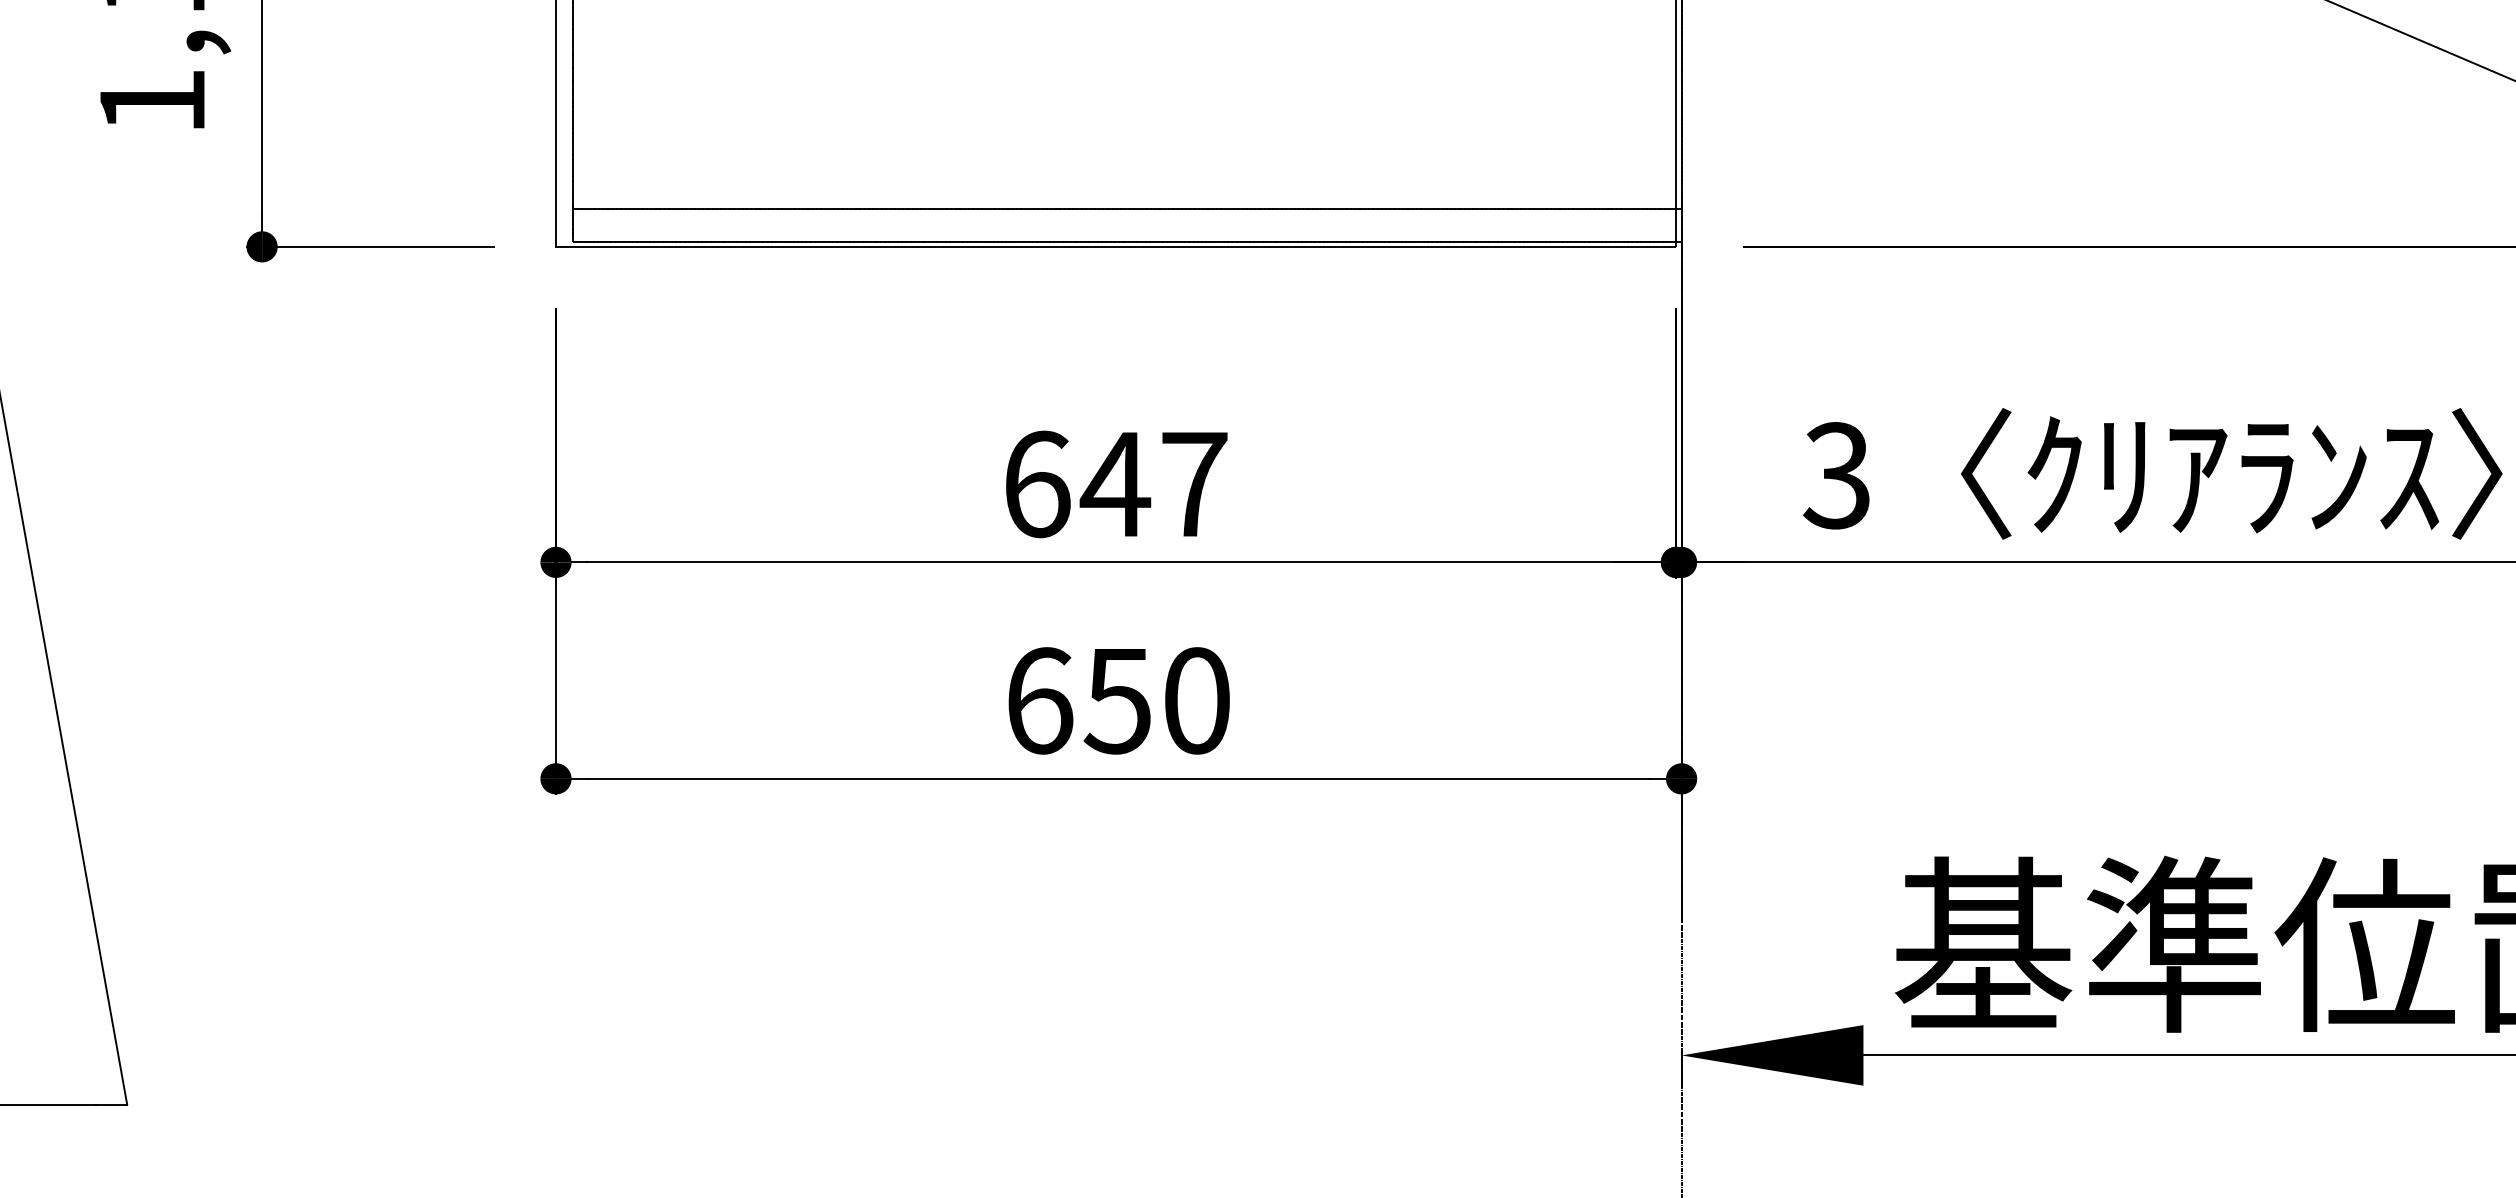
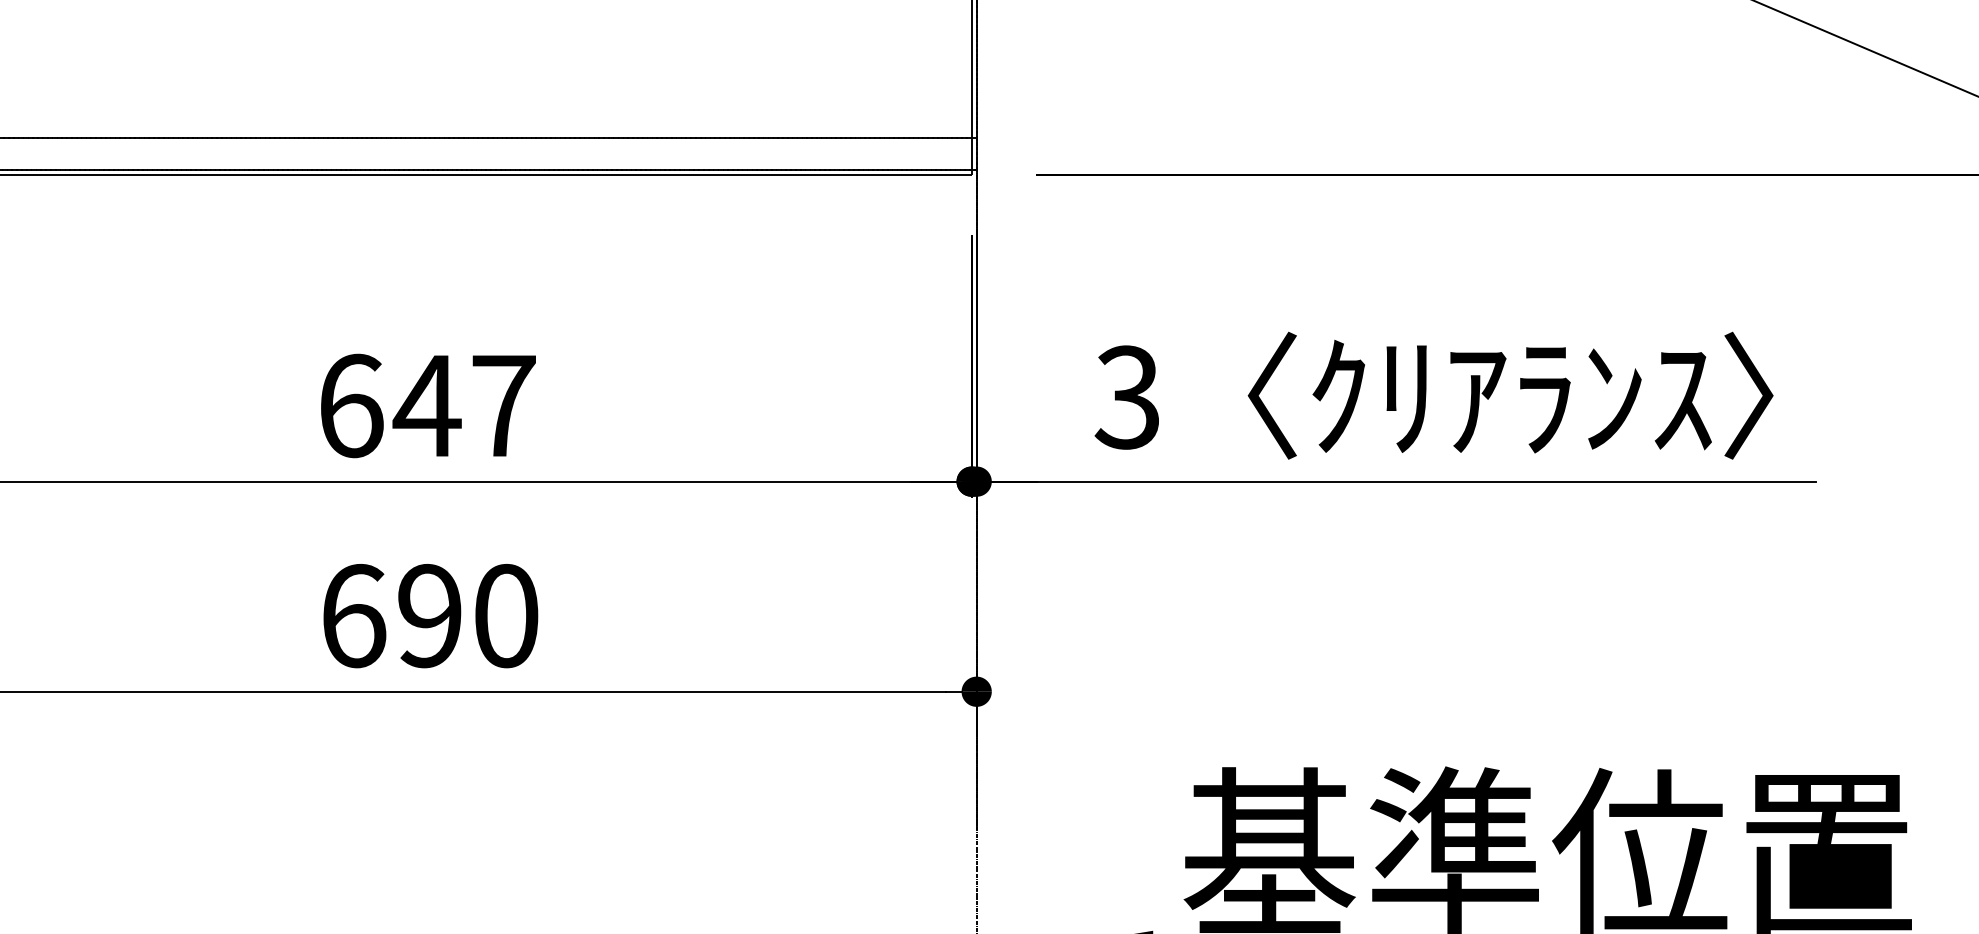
text: (1116, 700) -> (428, 615), 650 -> 690

